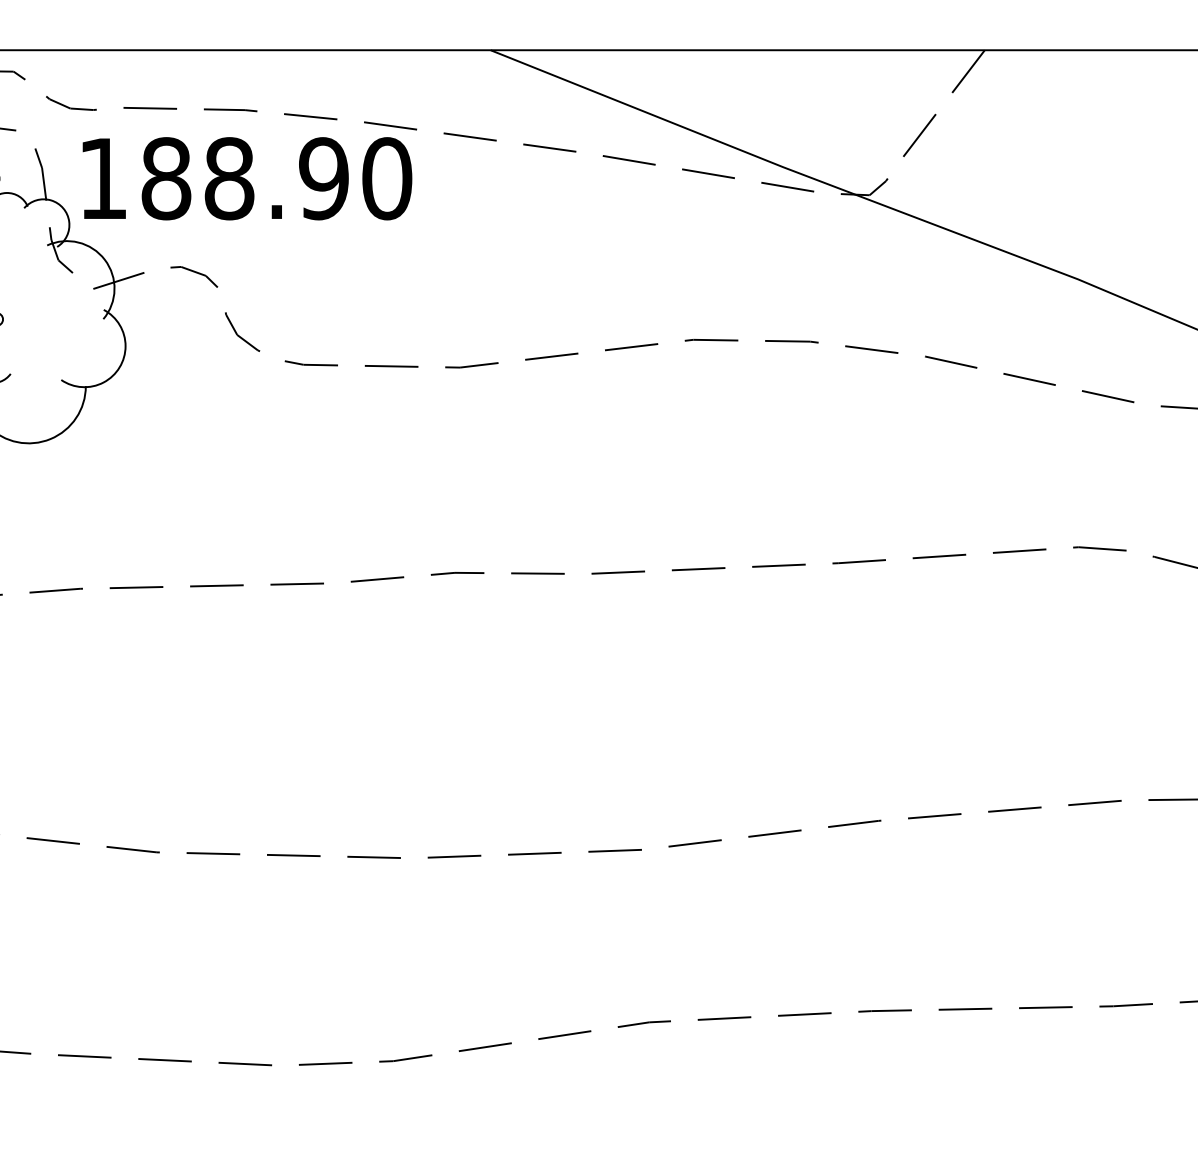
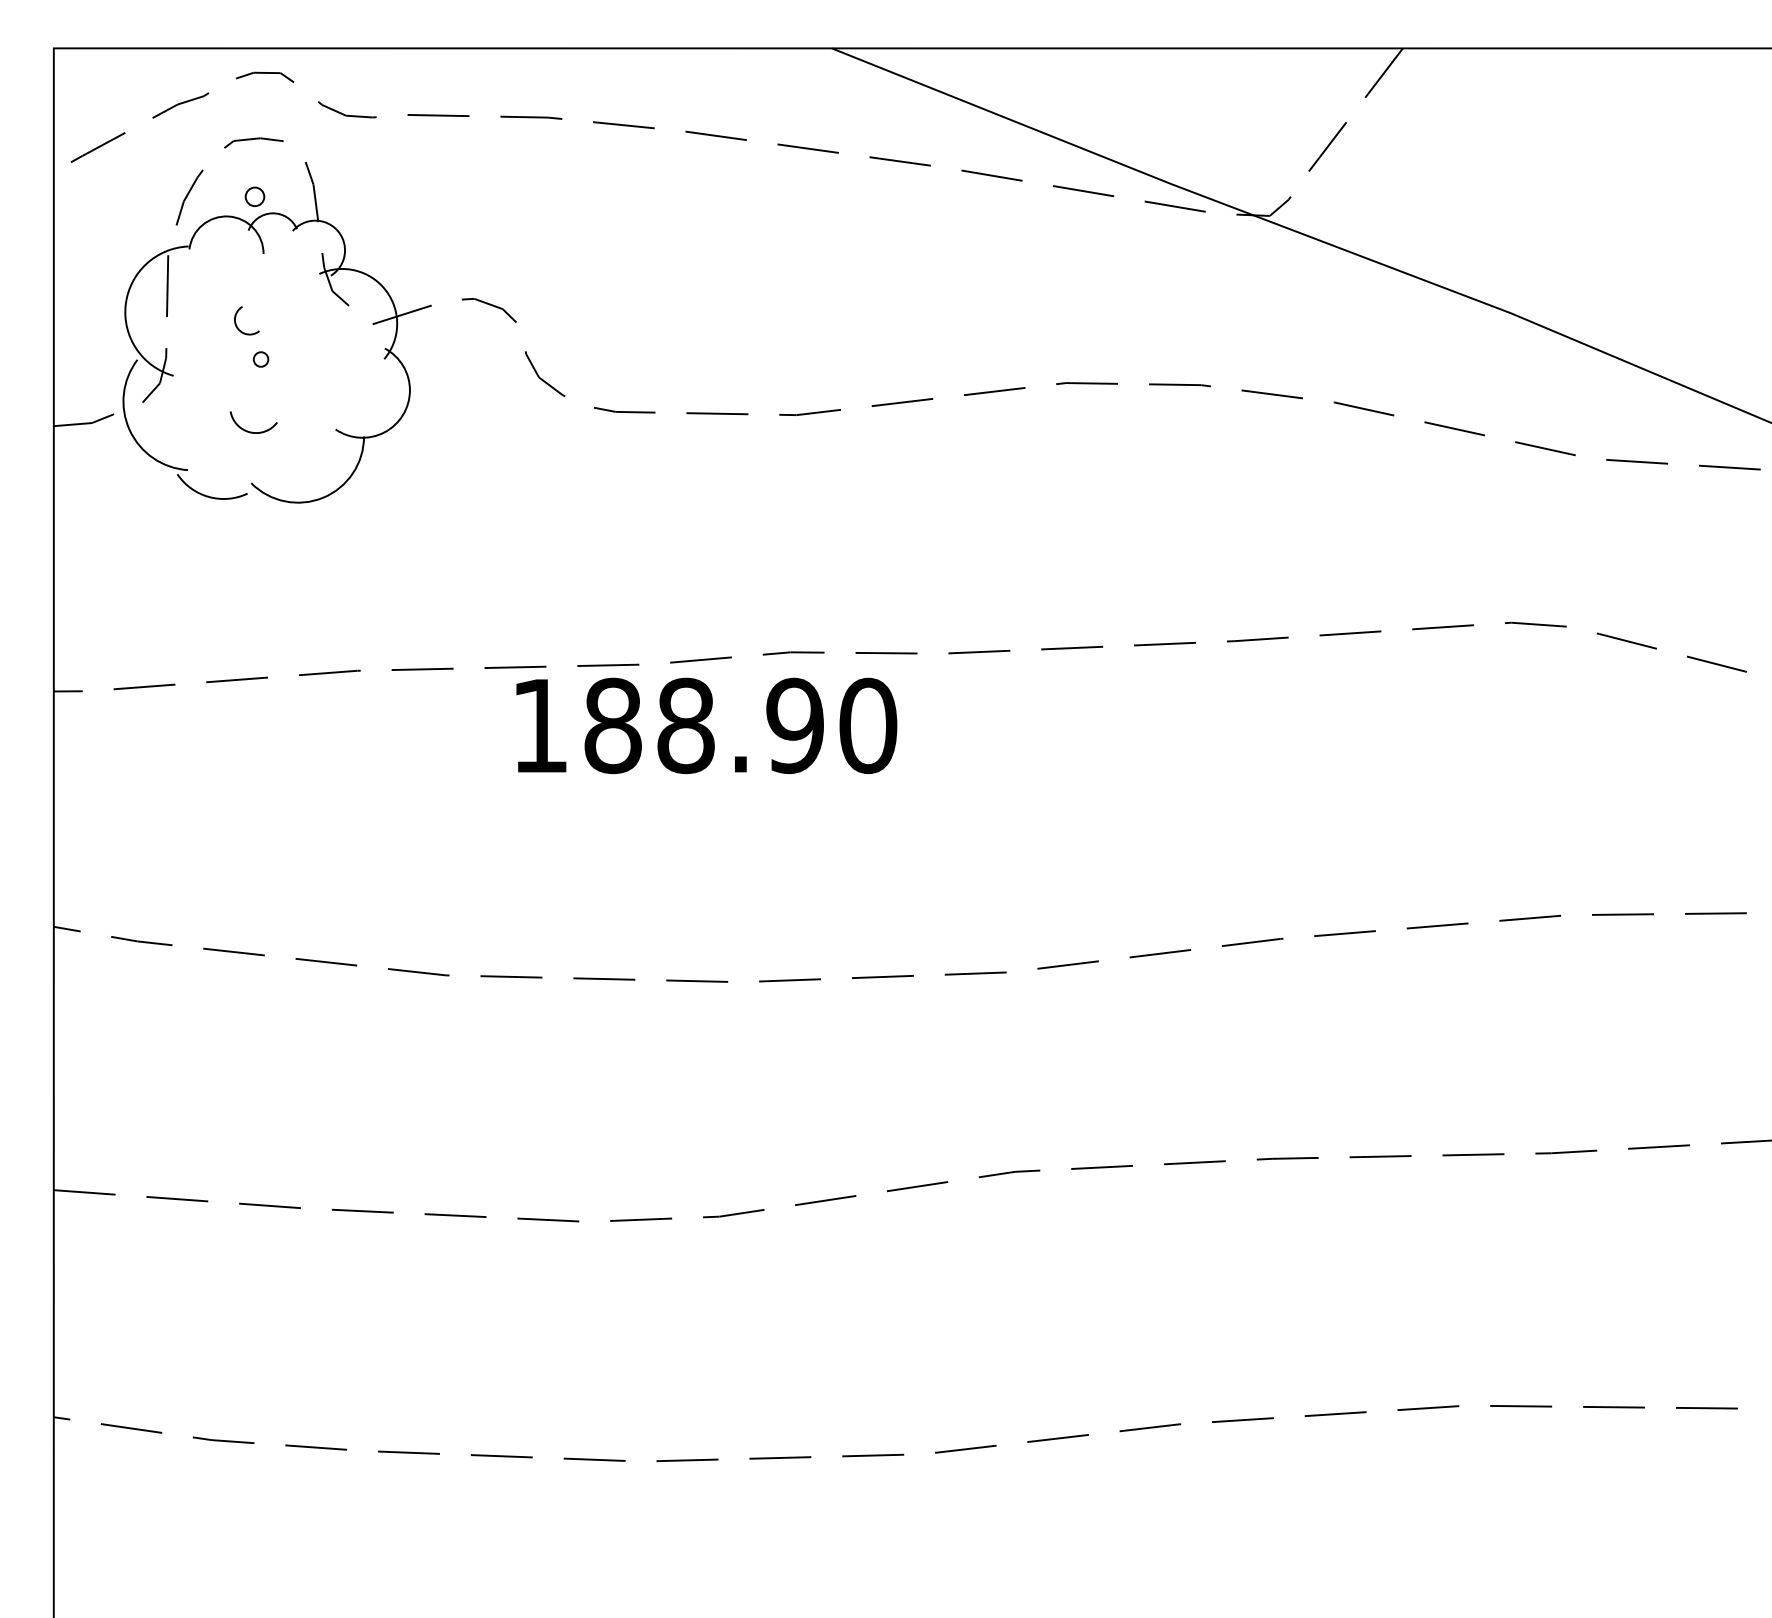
text: (247, 178) -> (706, 725), moved

